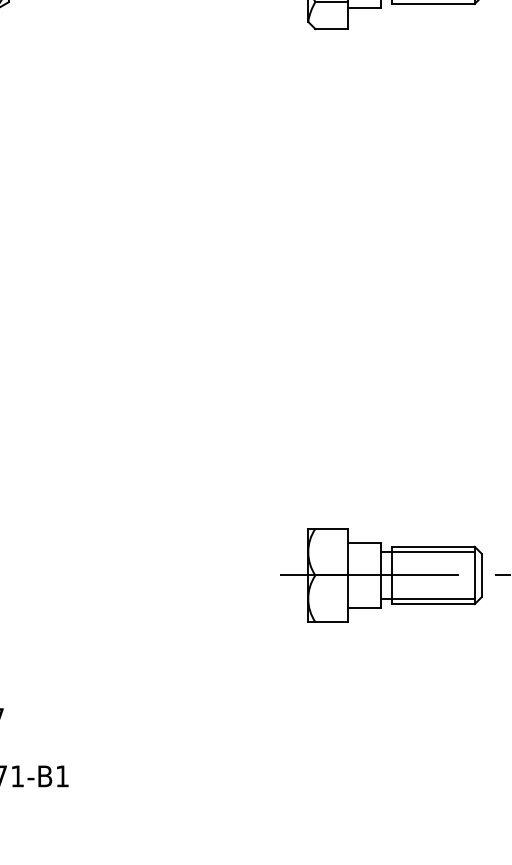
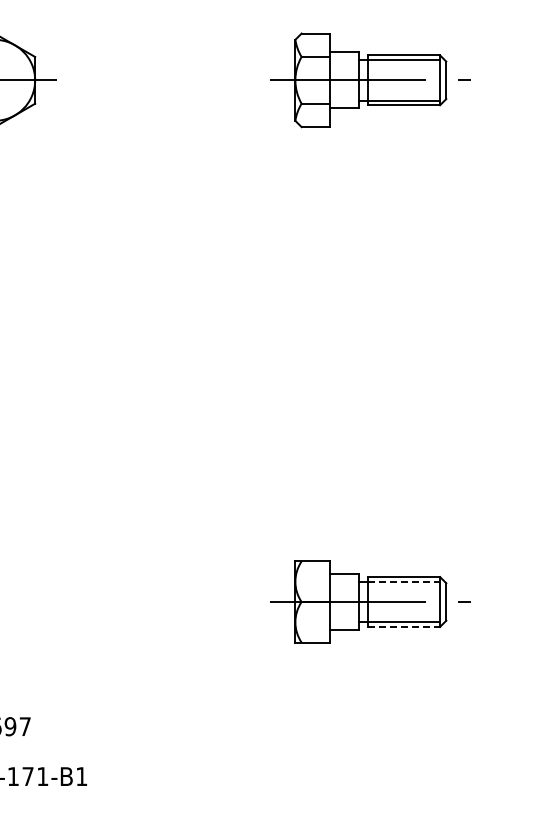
line: (433, 551) -> (404, 581), solid -> dashed
line: (433, 603) -> (404, 626), solid -> dashed

